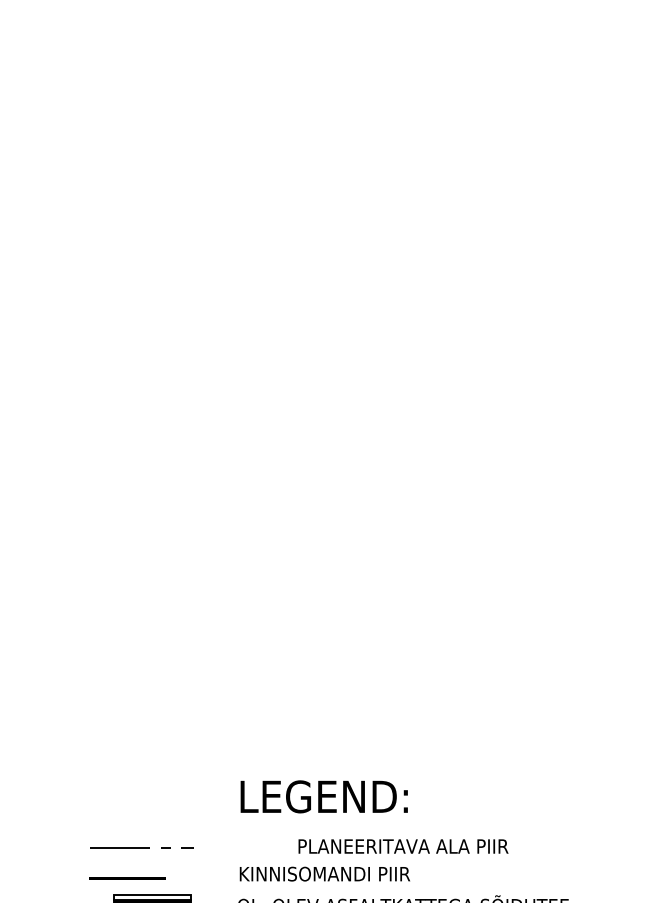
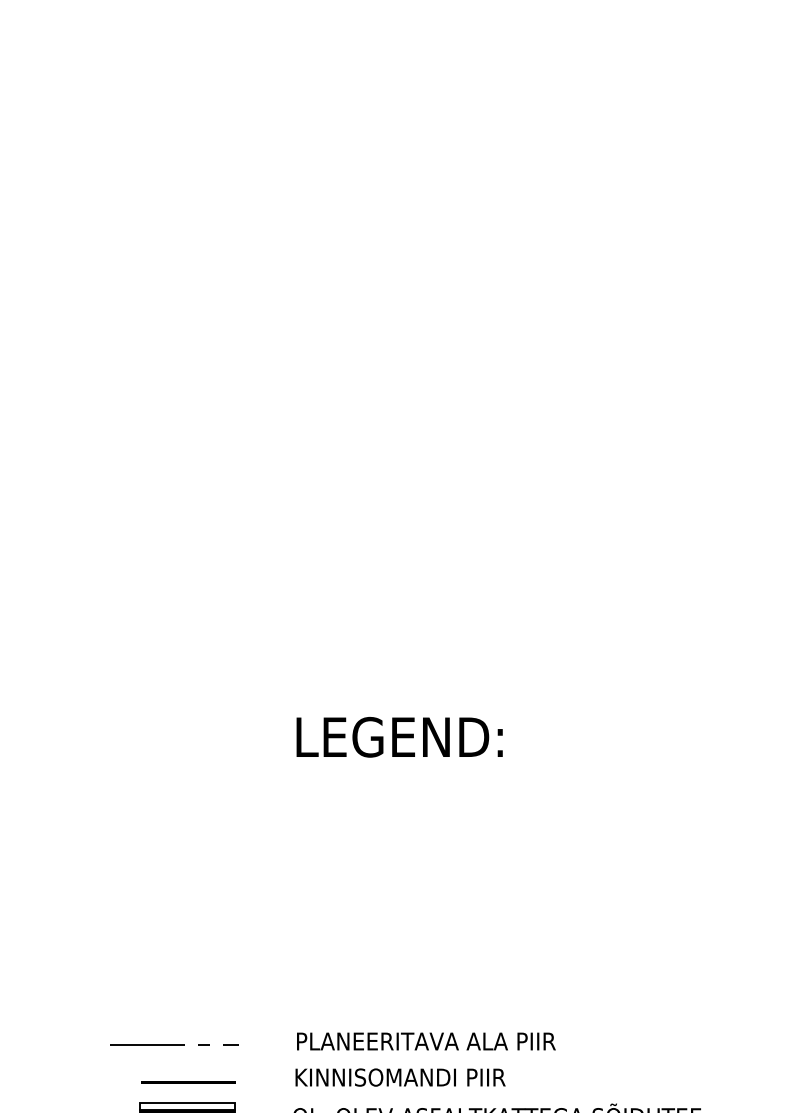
text: (324, 797) -> (399, 737), moved
text: (403, 846) -> (426, 1041), moved
line: (127, 878) -> (188, 1082), moved

